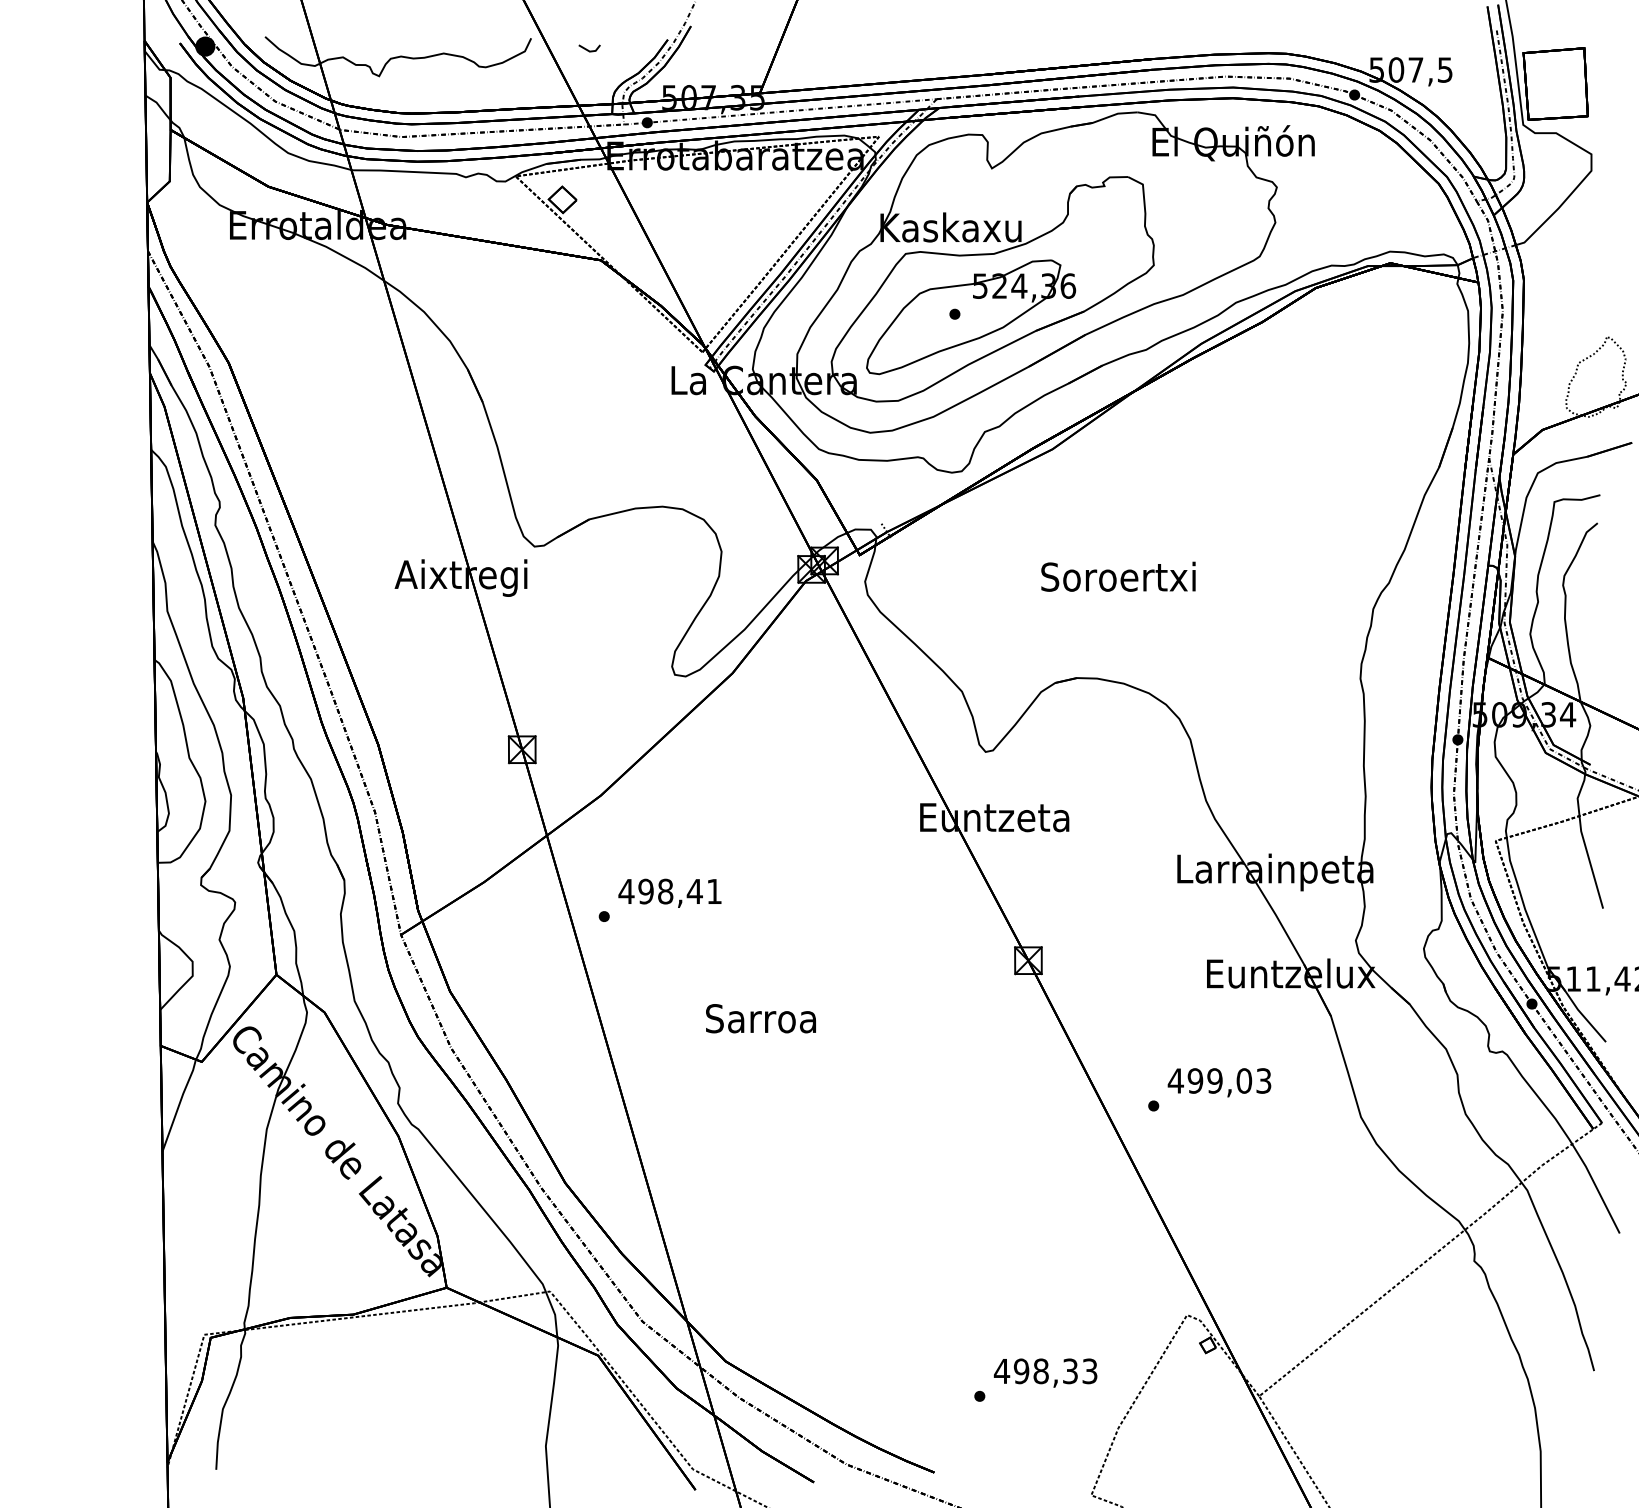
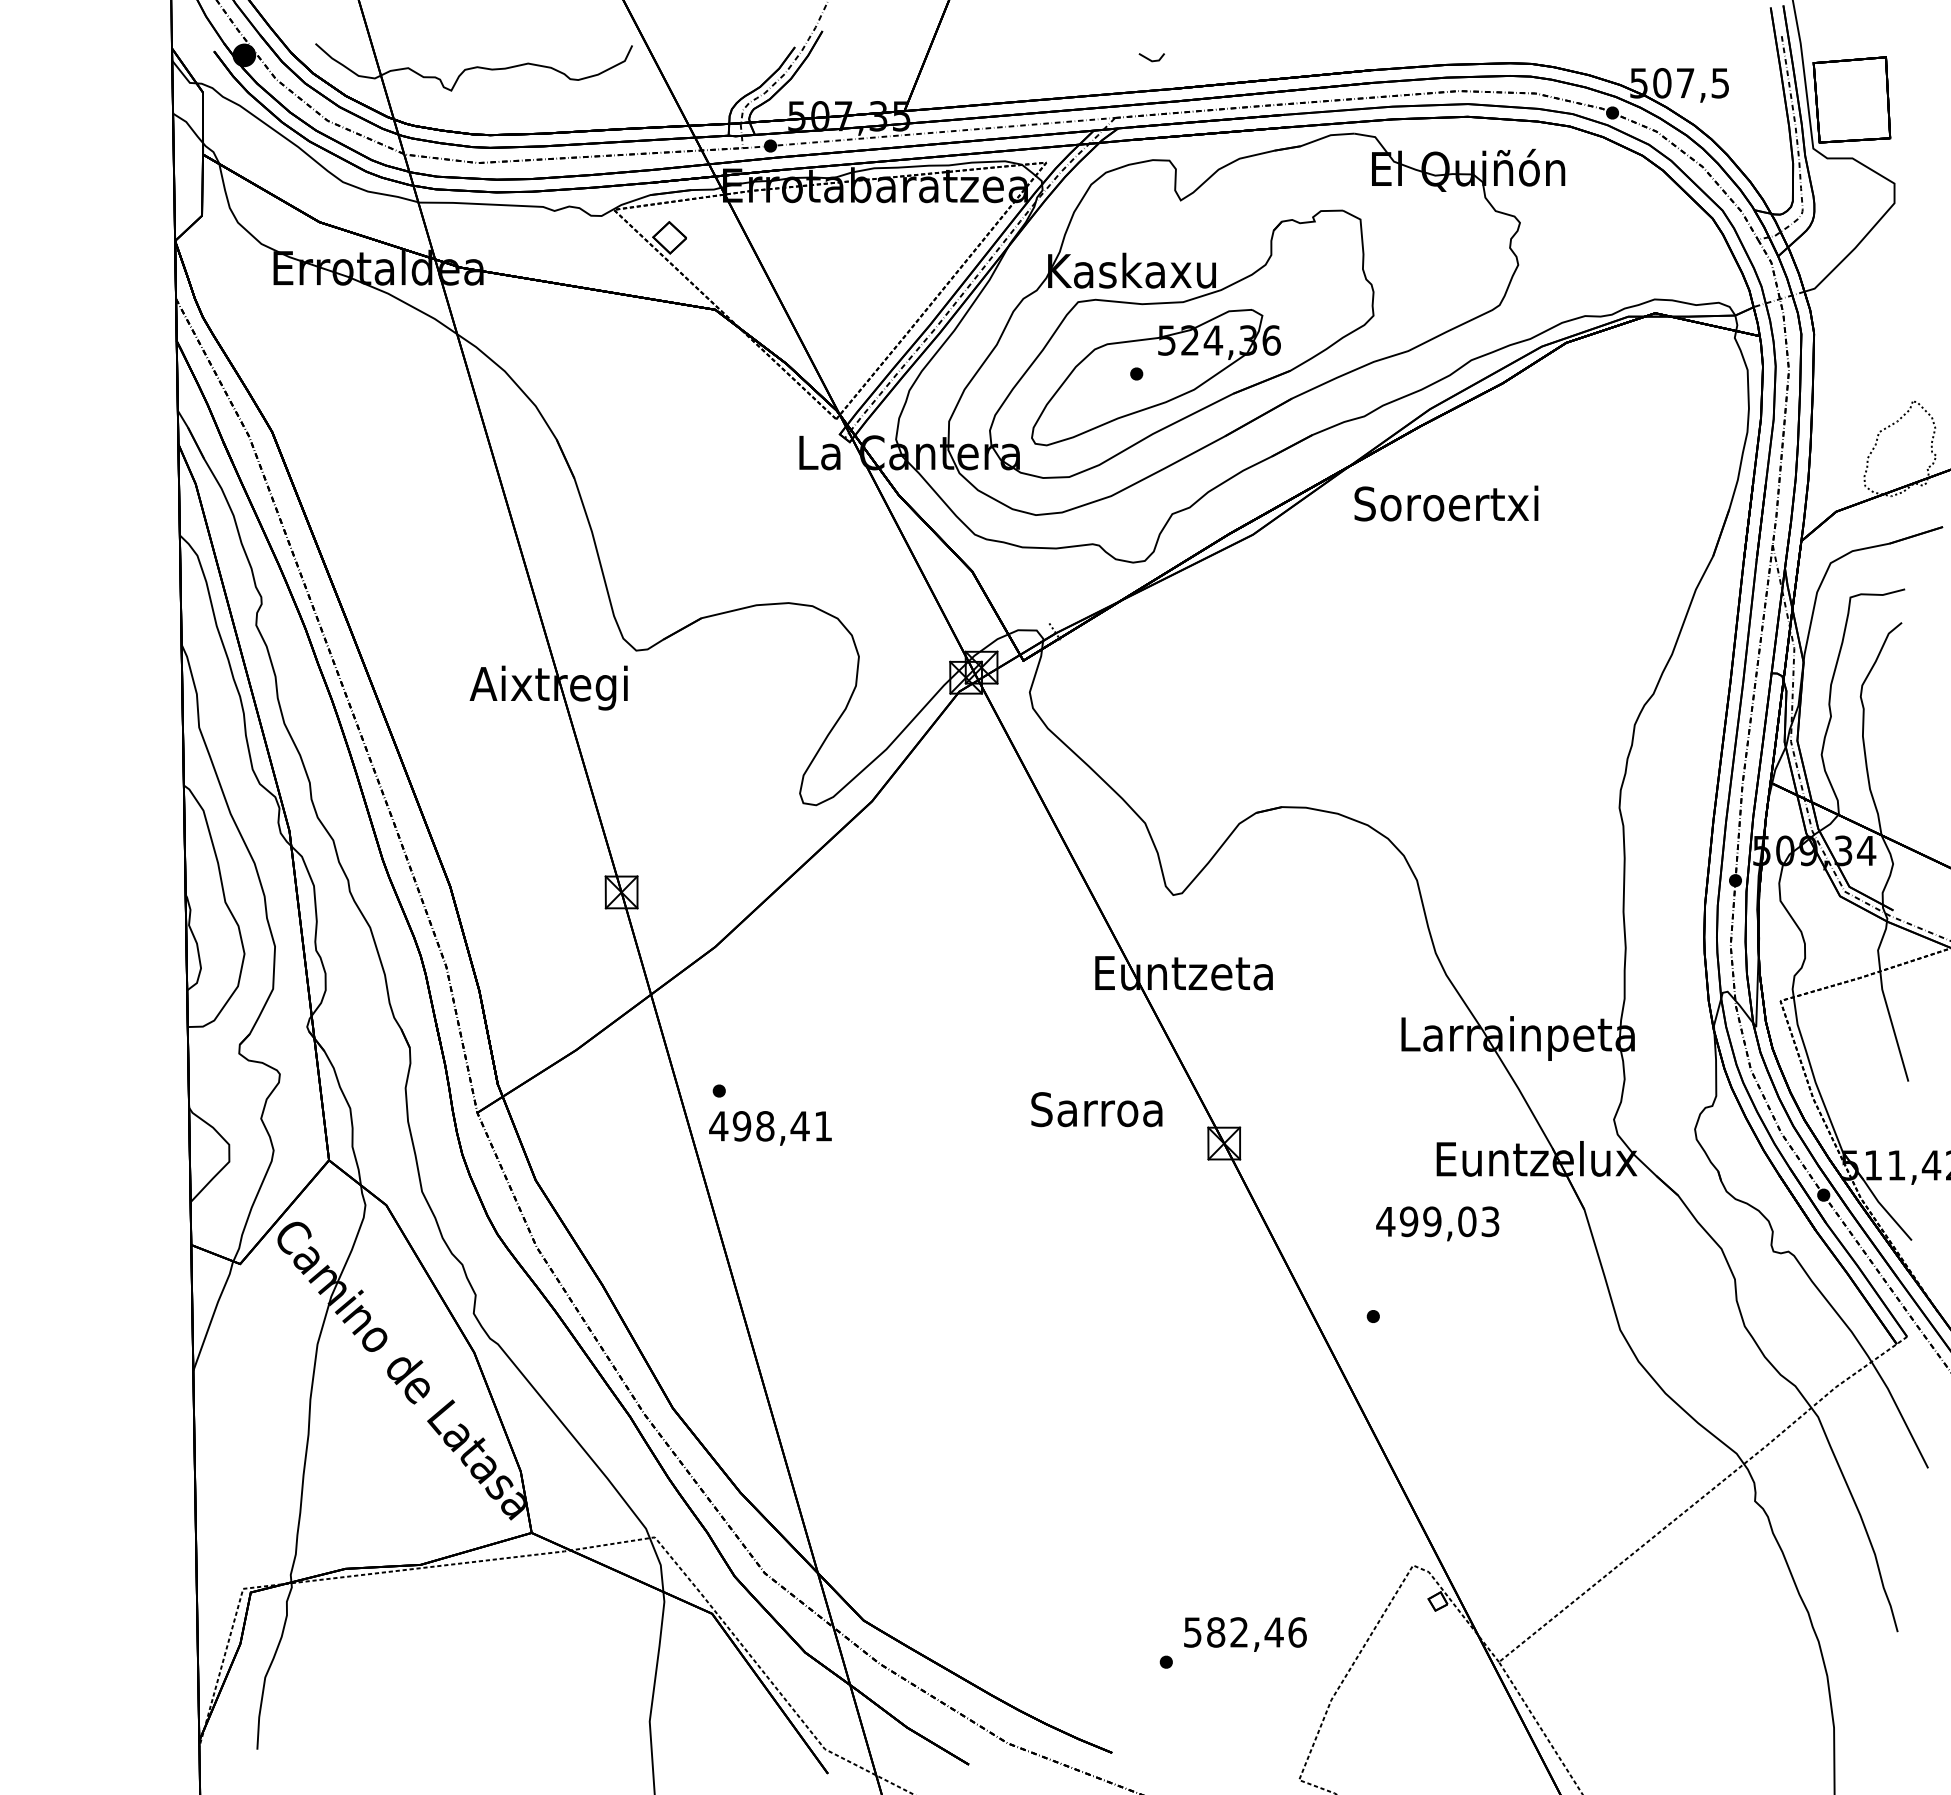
line: (589, 50) -> (1151, 59), moved
text: (1118, 576) -> (1446, 503), moved
text: (669, 893) -> (770, 1128), moved
text: (760, 1018) -> (1096, 1109), moved
text: (1219, 1082) -> (1437, 1223), moved
text: (1045, 1371) -> (1244, 1632), 498,33 -> 582,46

